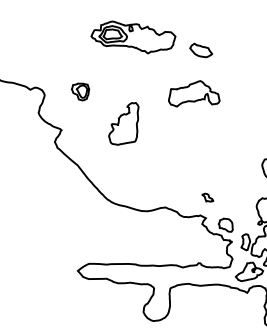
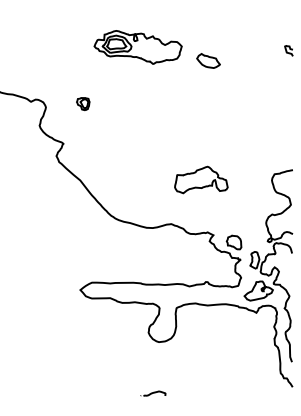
part: (80, 91) -> (83, 103), size x0.7
part: (194, 93) -> (201, 179), moved
part: (124, 123) -> (128, 136), removed
part: (207, 197) -> (215, 213), removed

